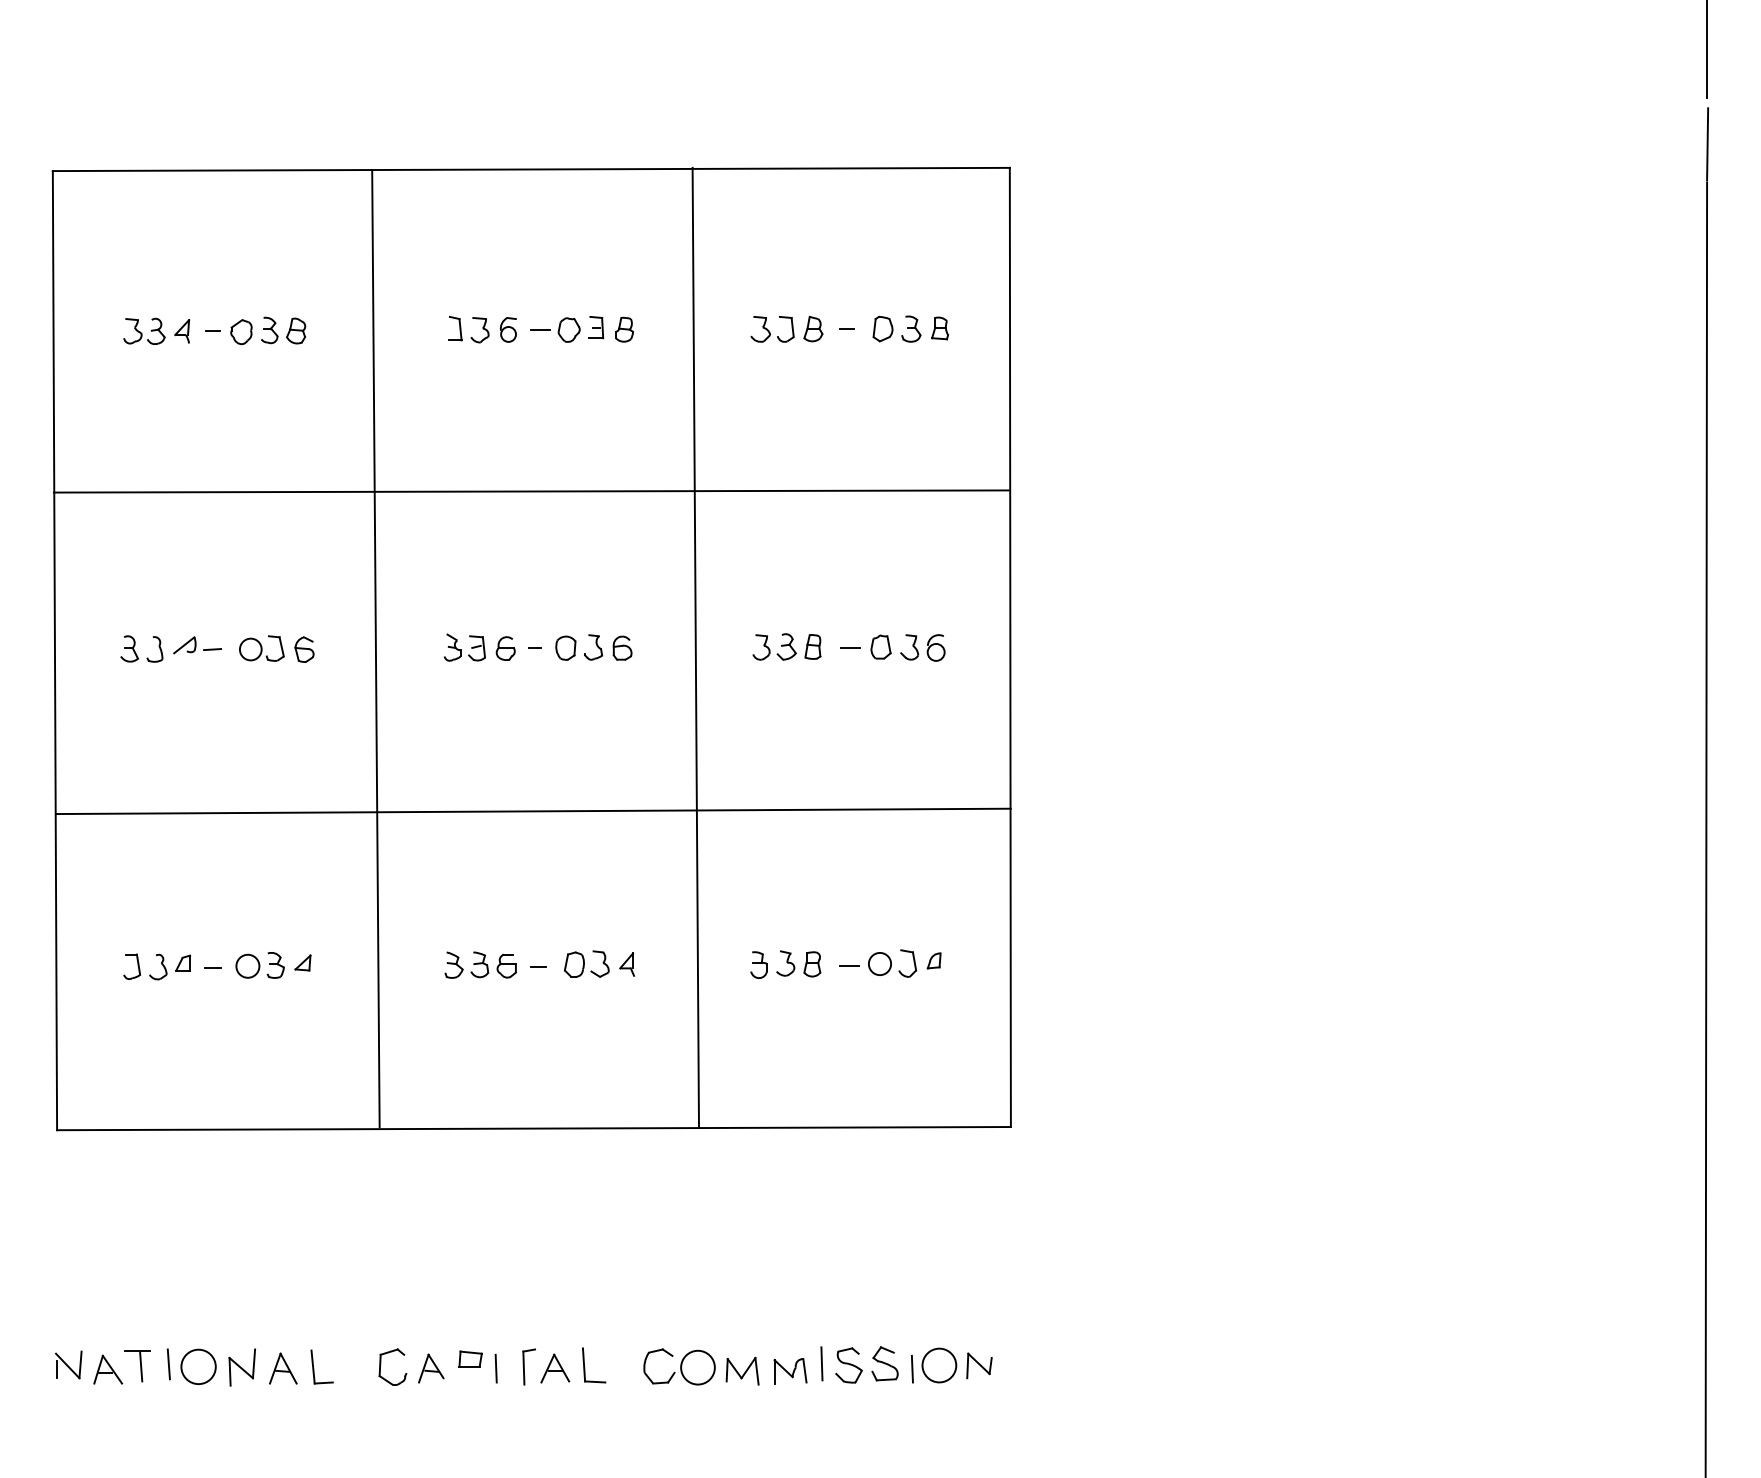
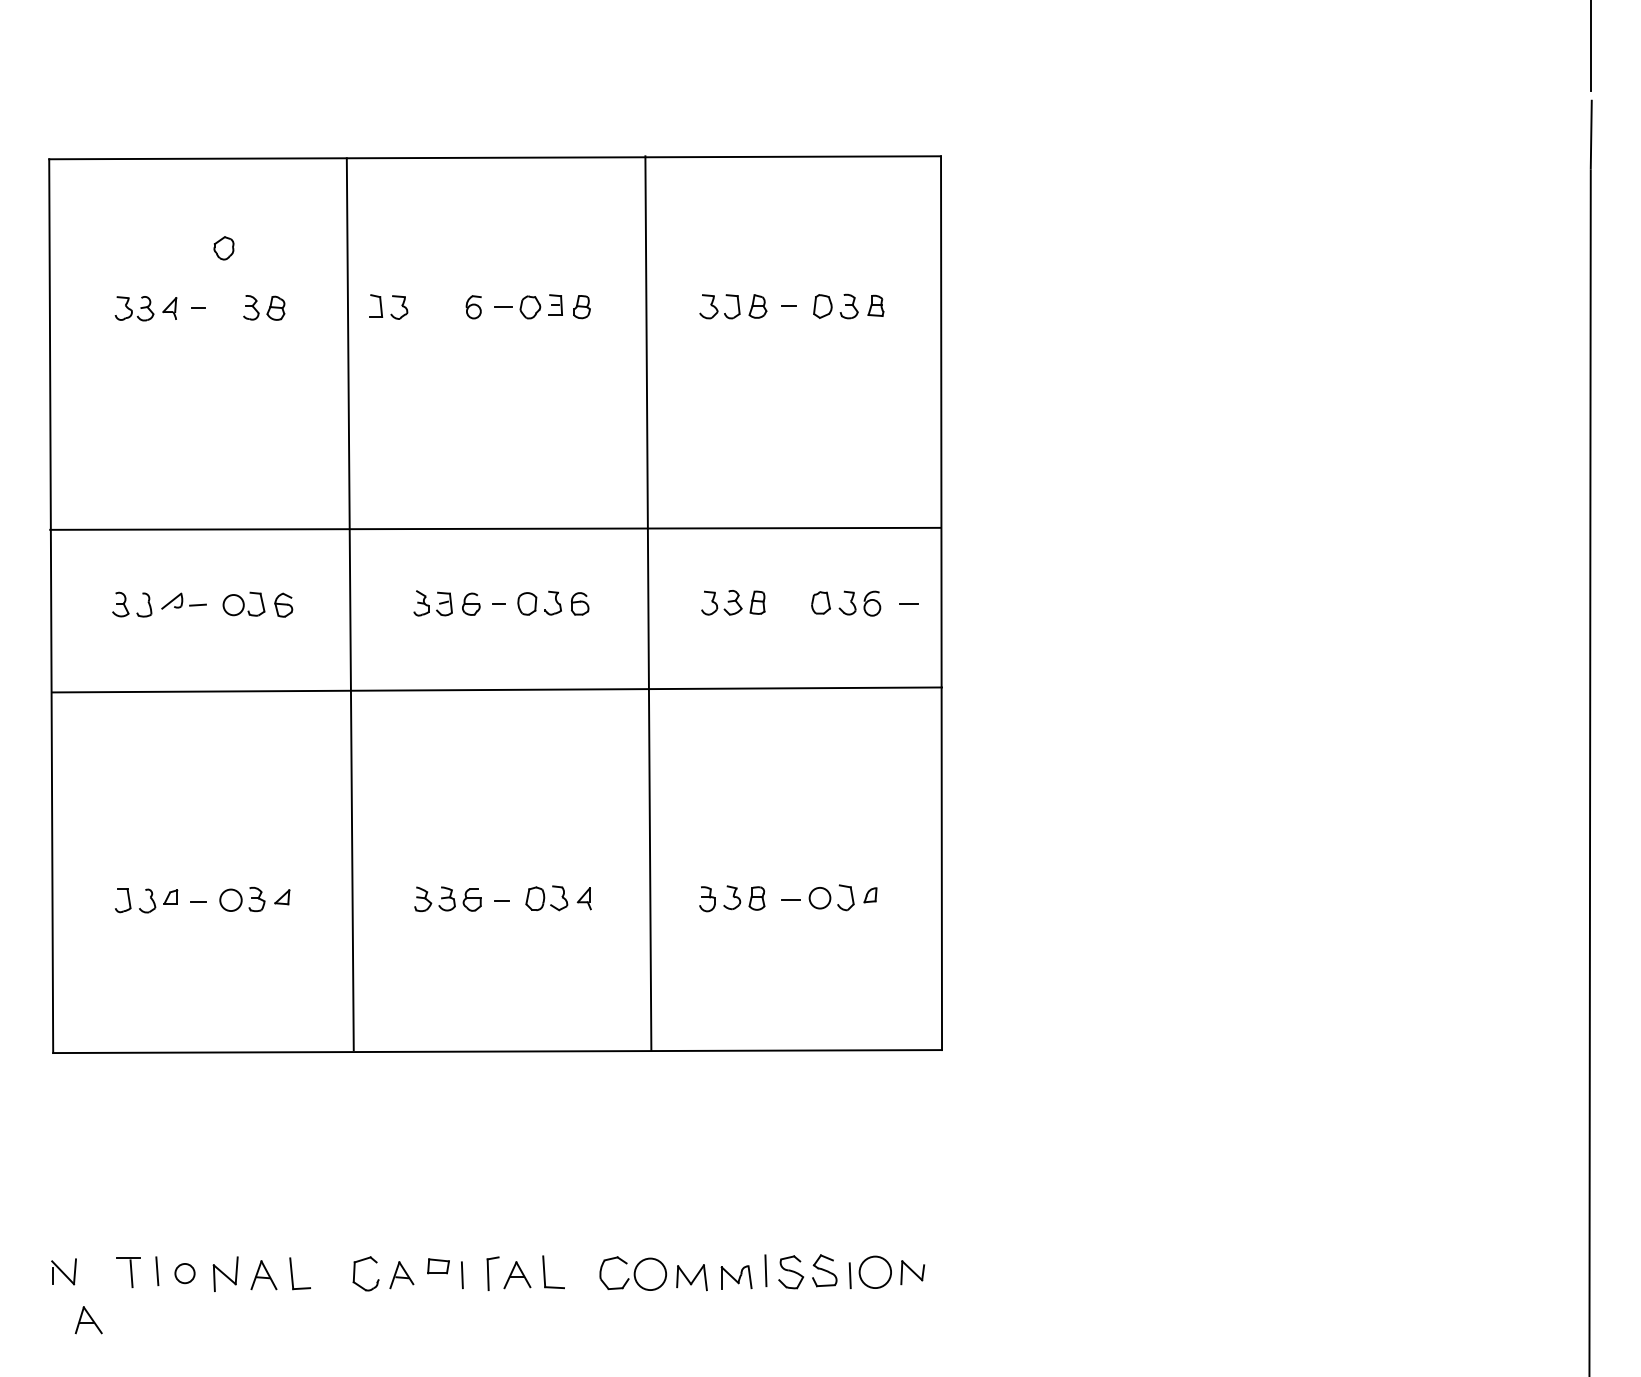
part: (461, 330) -> (382, 307), moved
part: (240, 332) -> (223, 248), moved
line: (531, 491) -> (495, 528), moved
line: (849, 647) -> (908, 603), moved
line: (533, 810) -> (497, 689), moved
circle: (198, 1366) -> (184, 1273), size x0.6
part: (107, 1369) -> (88, 1320), moved

